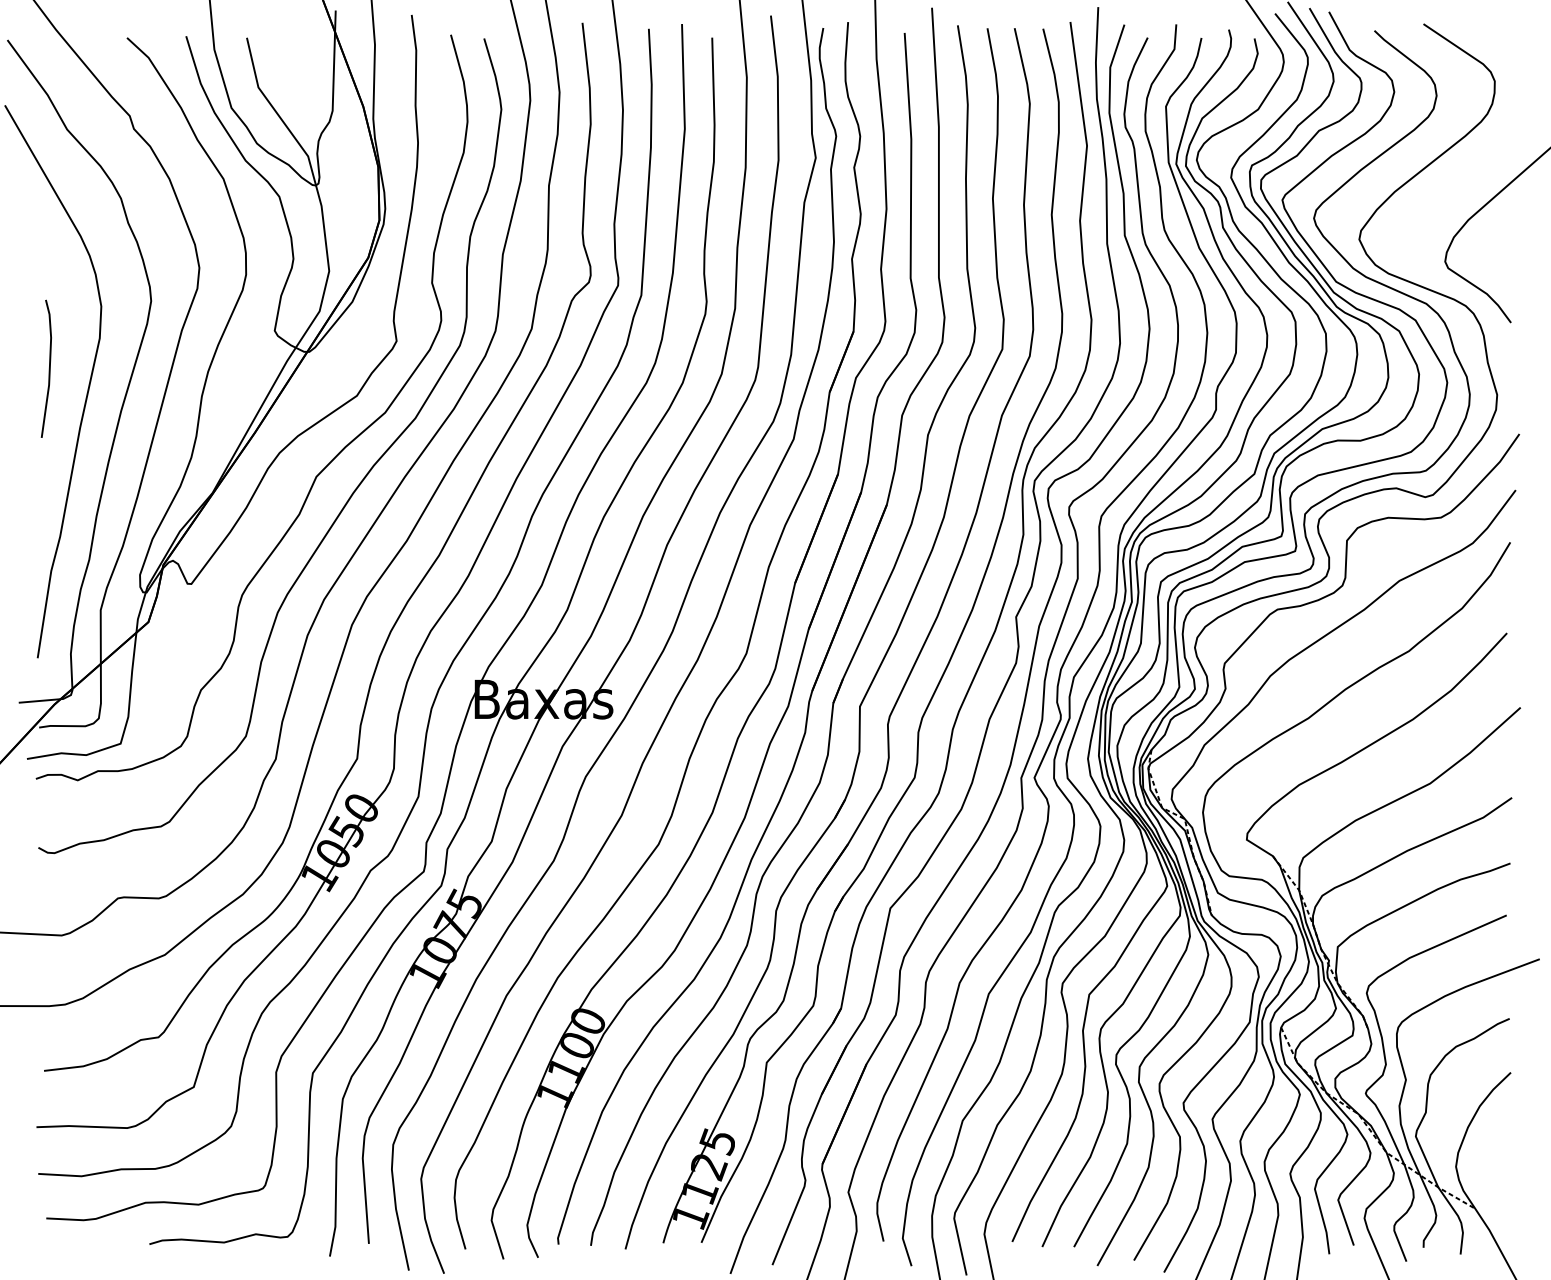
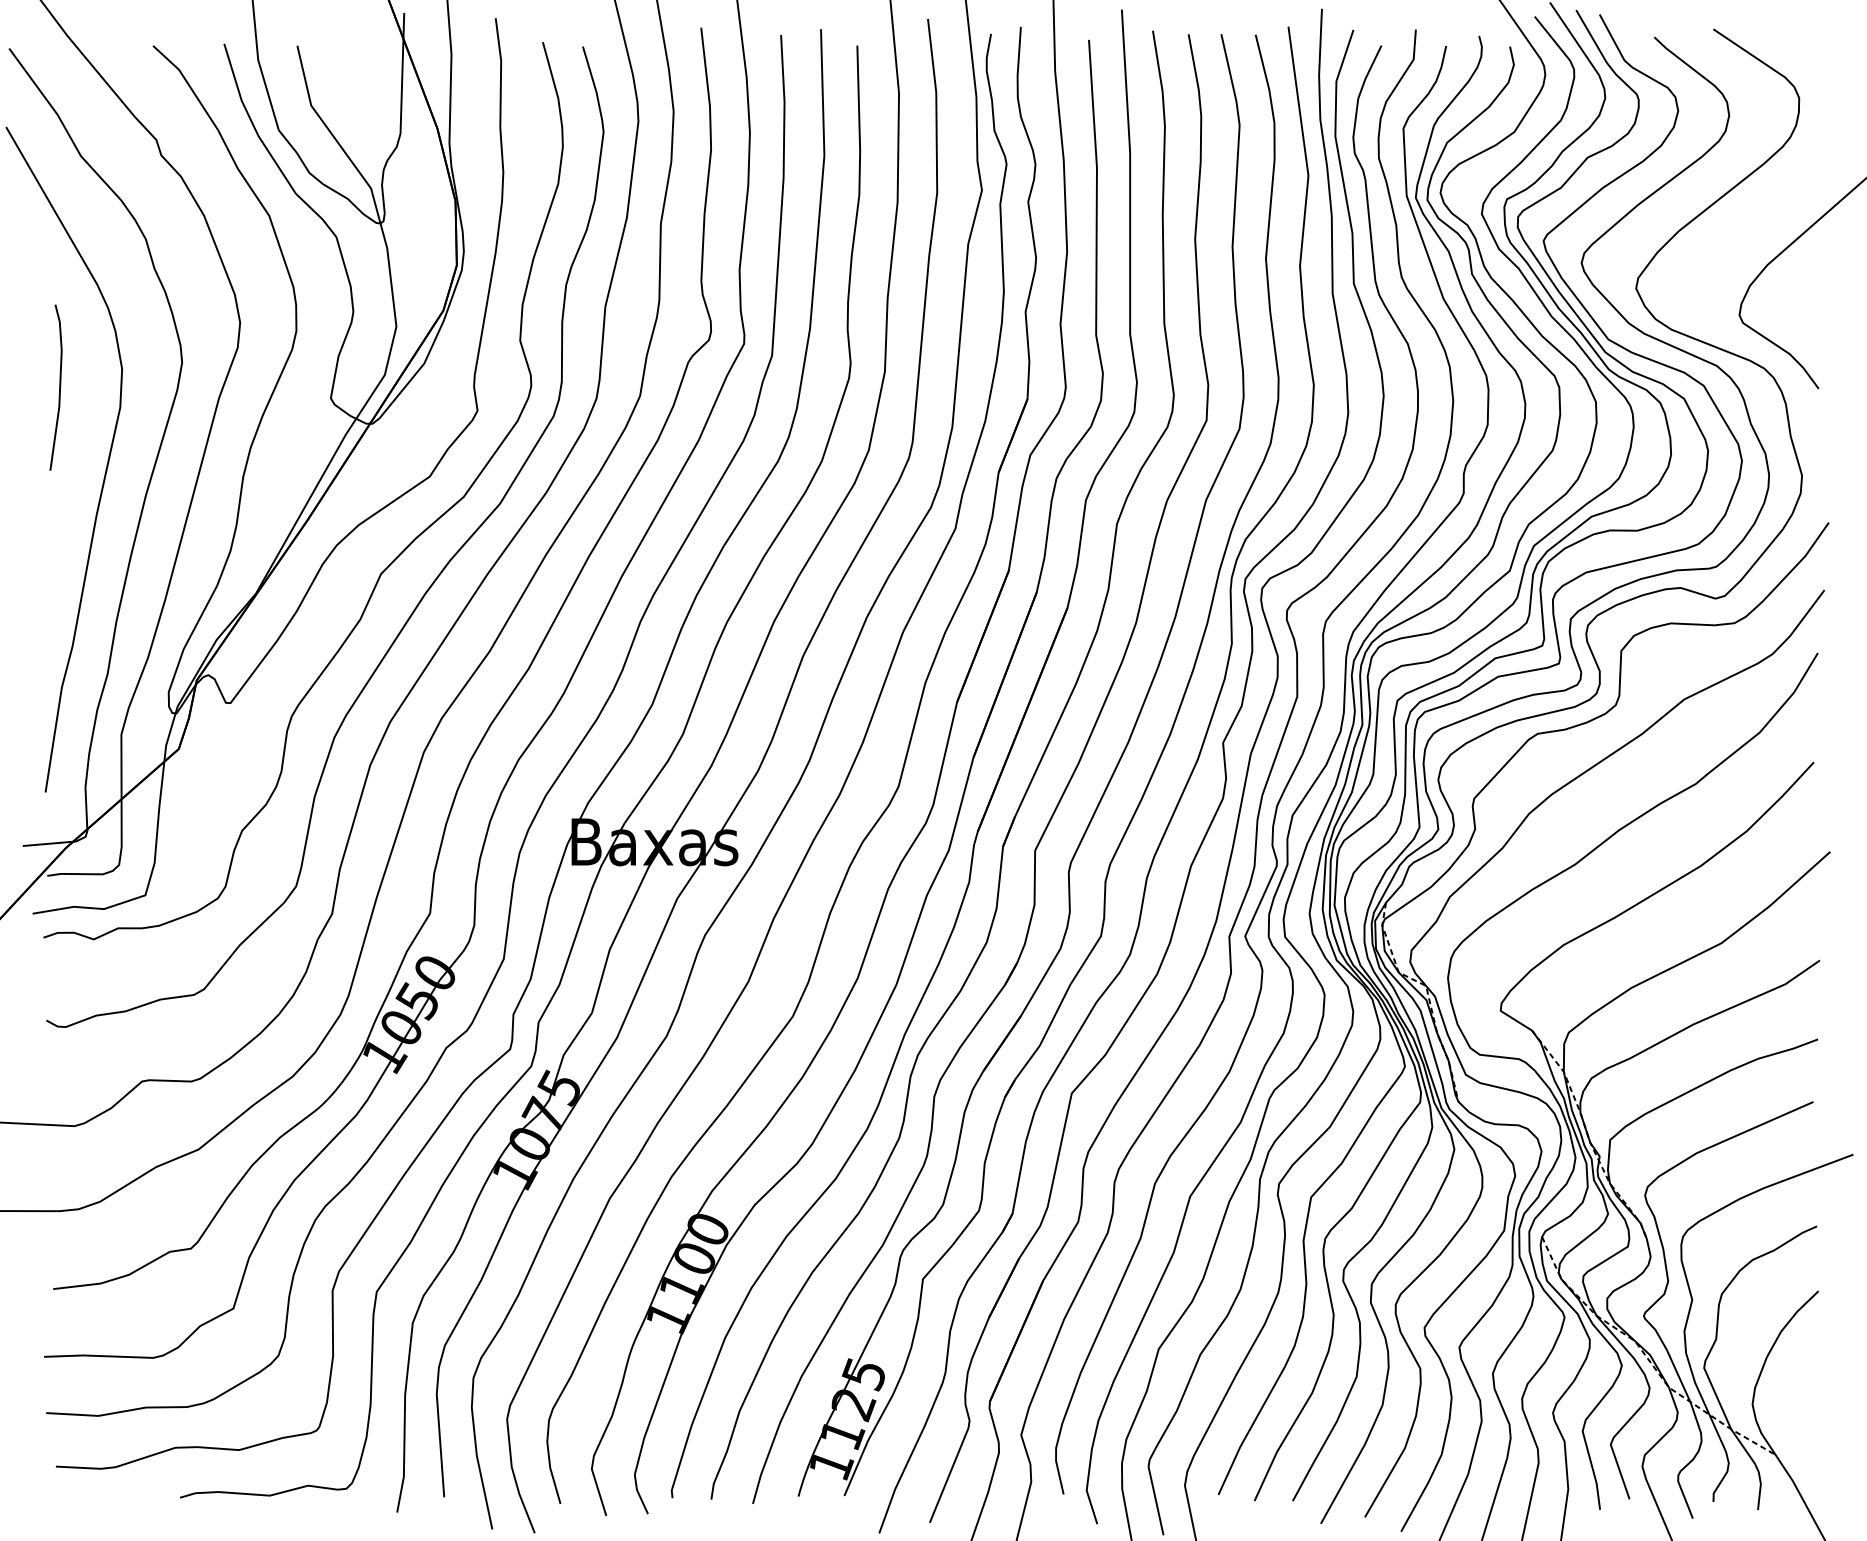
line: (48, 368) -> (58, 387), moved

